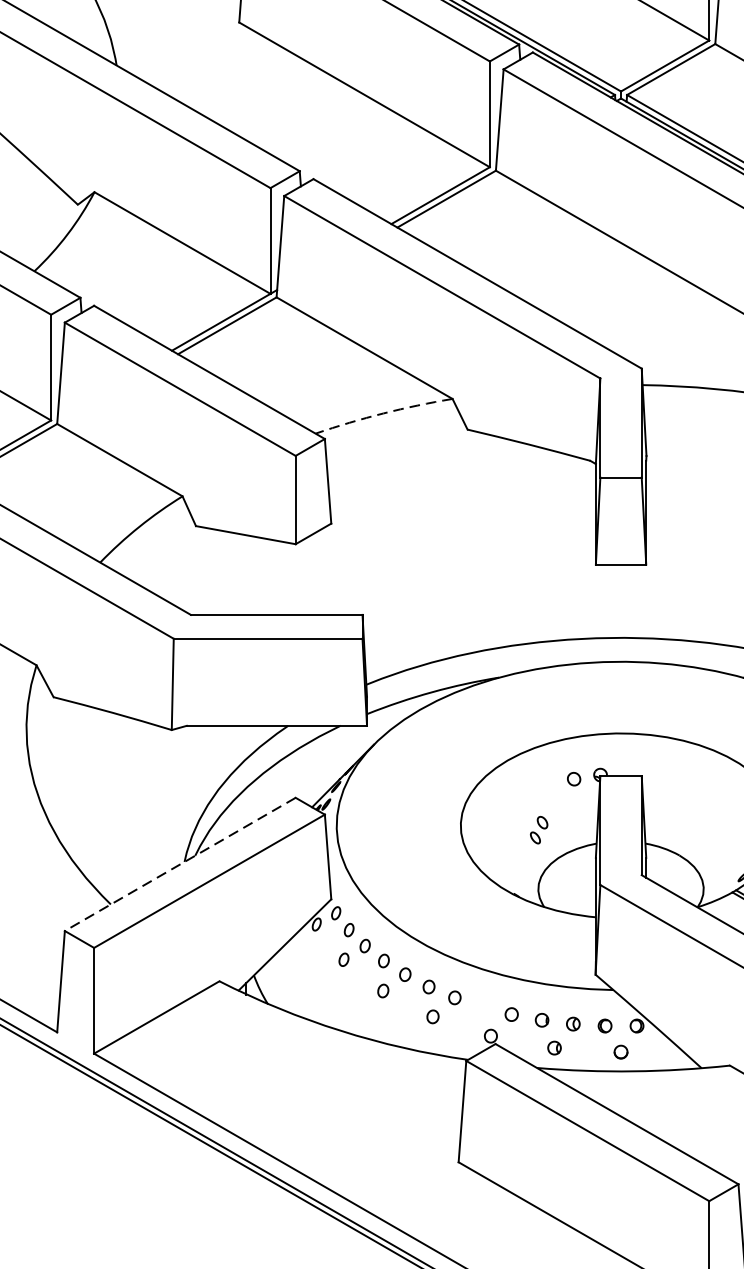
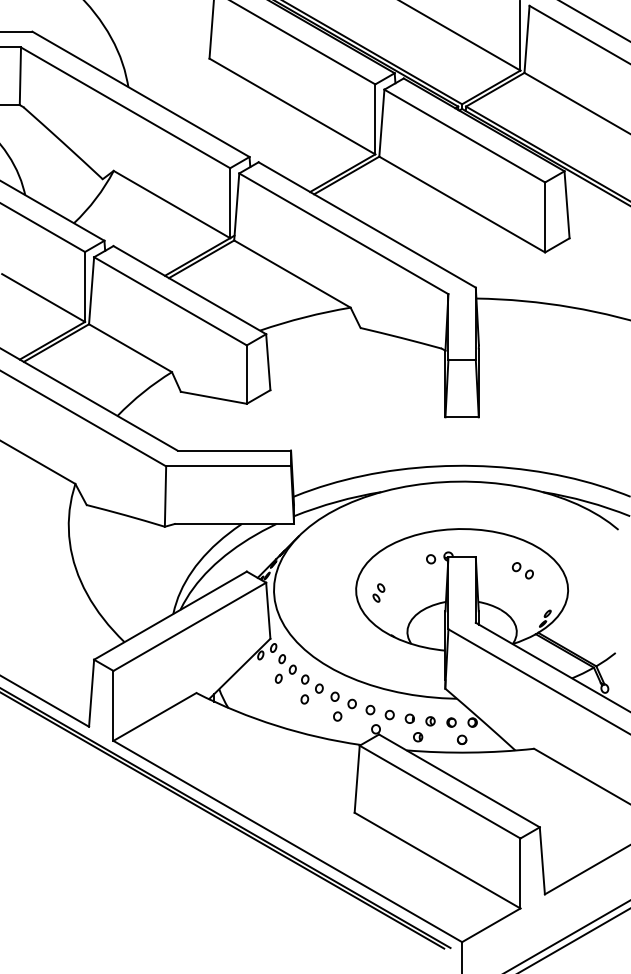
arc: (382, 413) -> (304, 317), dashed -> solid
part: (712, 796) -> (522, 570), added
part: (538, 829) -> (378, 592), moved
line: (180, 864) -> (170, 615), dashed -> solid
part: (482, 1006) -> (370, 709), added

